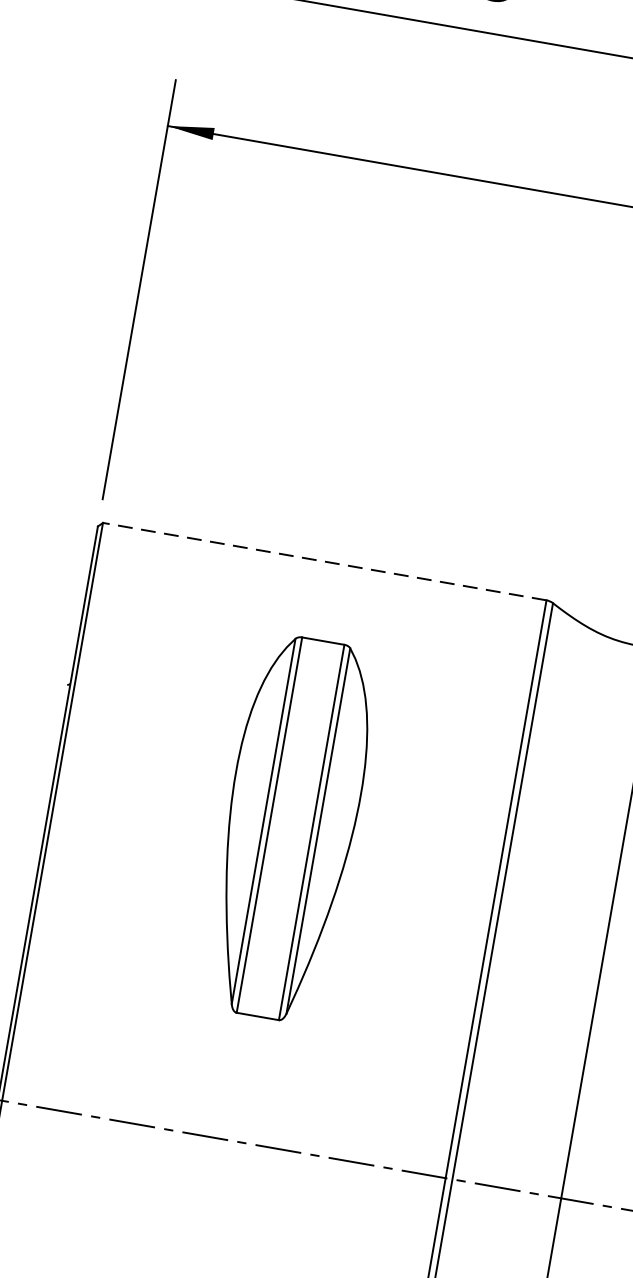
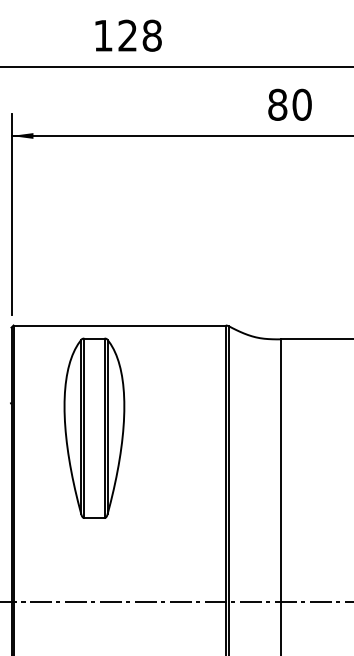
line: (324, 561) -> (119, 325), dashed -> solid
part: (290, 827) -> (94, 427), moved

